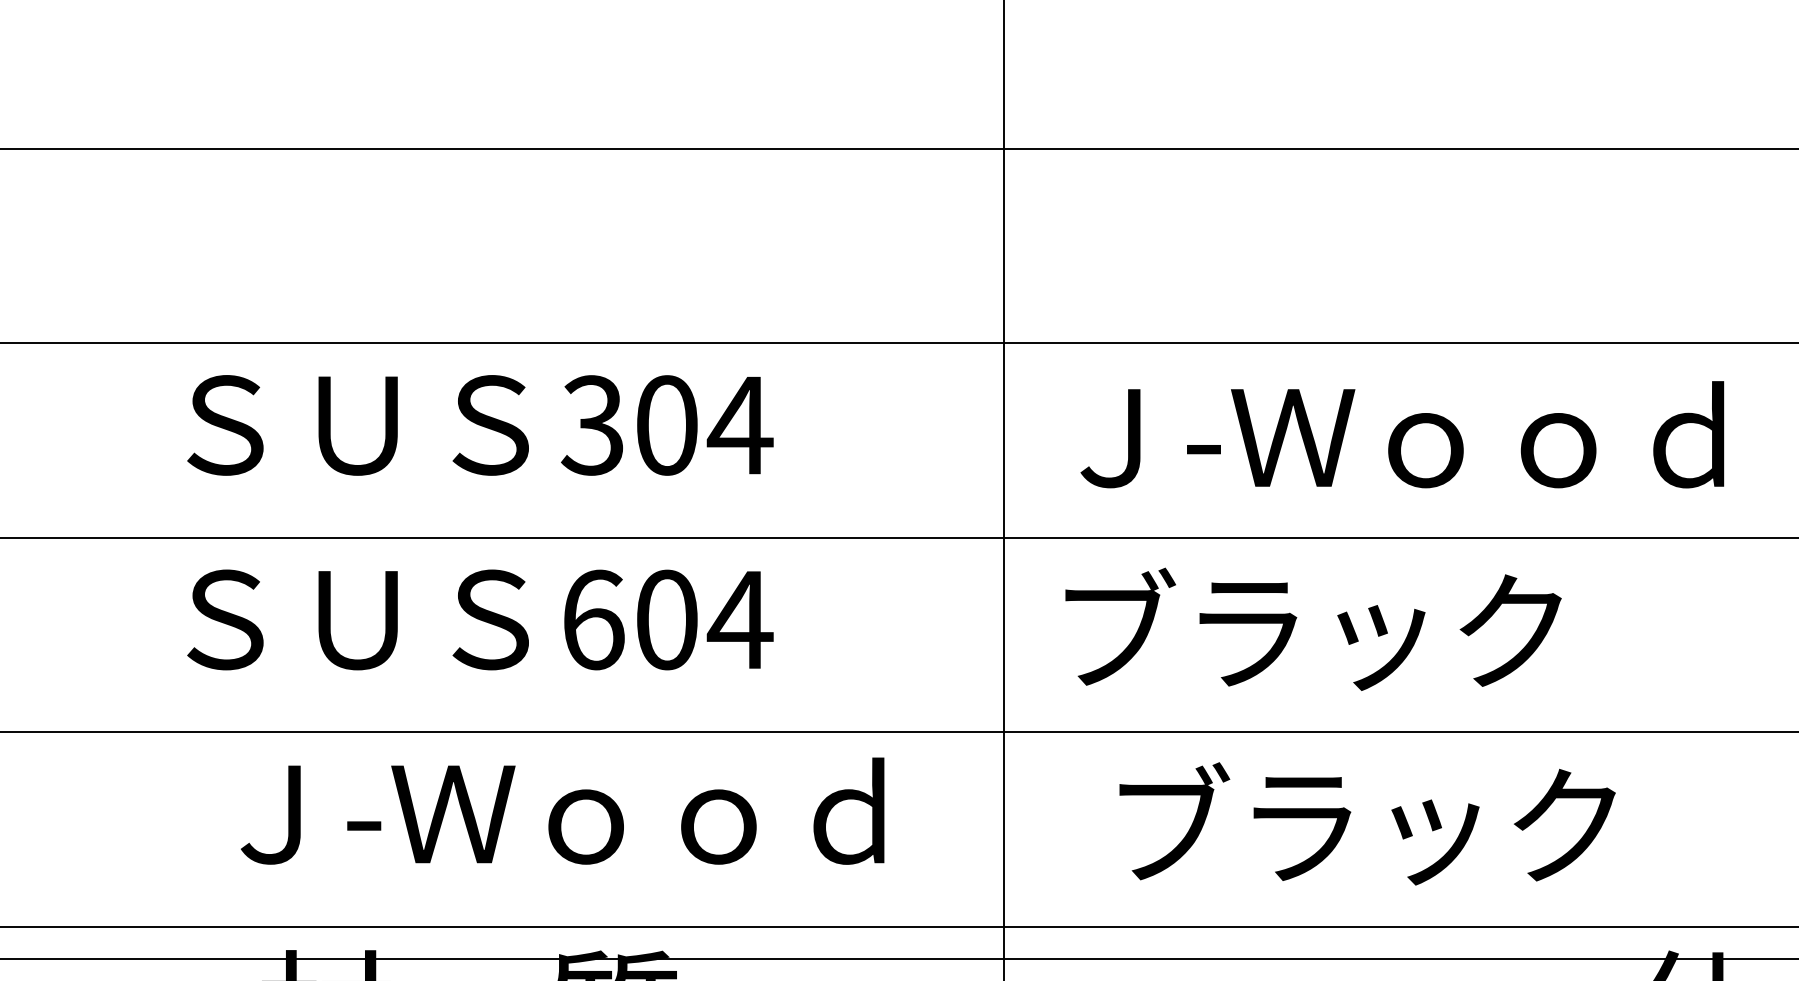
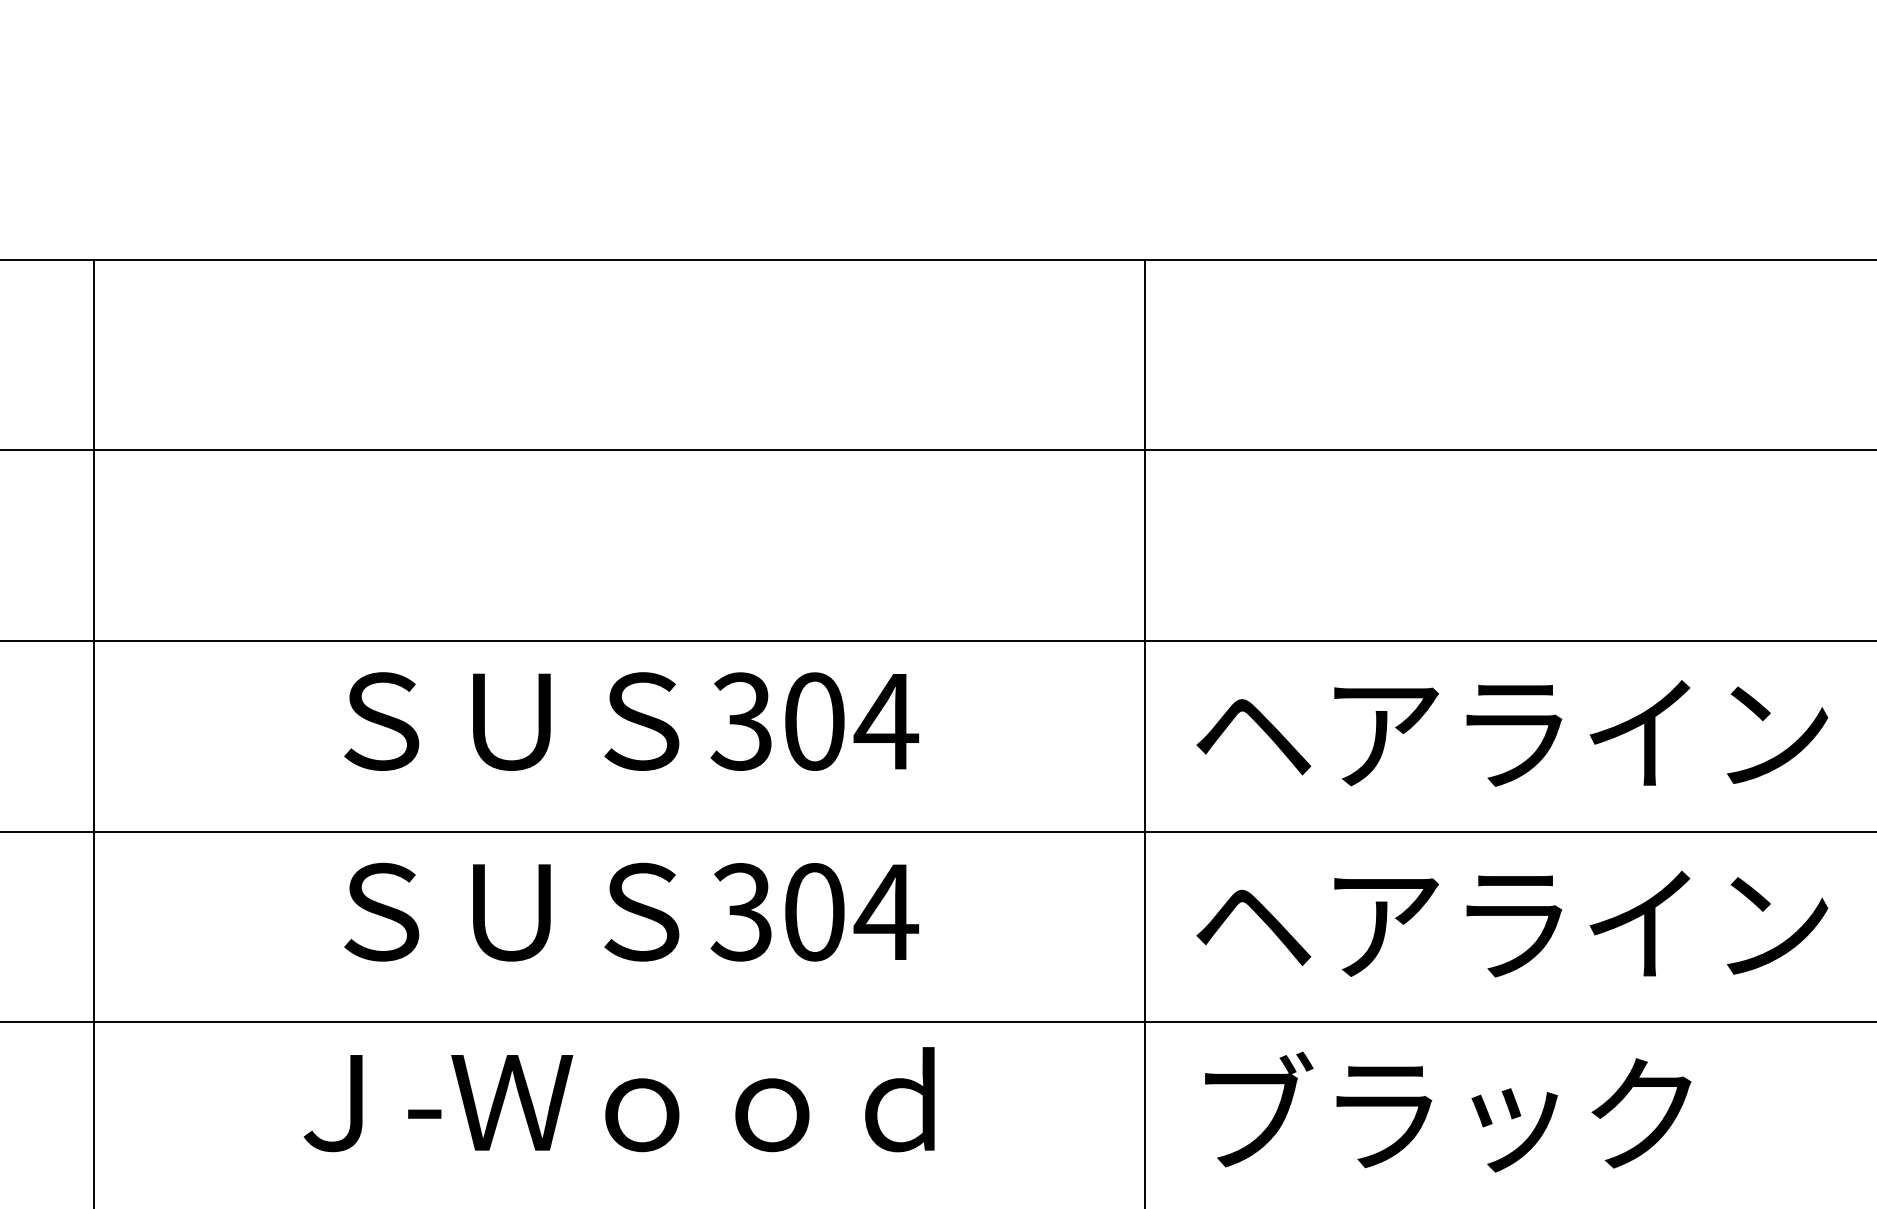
text: (1390, 436) -> (1523, 732), Ｊ-Ｗｏｏｄ -> ヘアライン
text: (592, 620) -> (741, 912), 604 -> 304
text: (1379, 629) -> (1512, 921), ブラック -> ヘアライン
text: (561, 811) -> (618, 1099), moved
text: (1367, 823) -> (1448, 1111), moved

